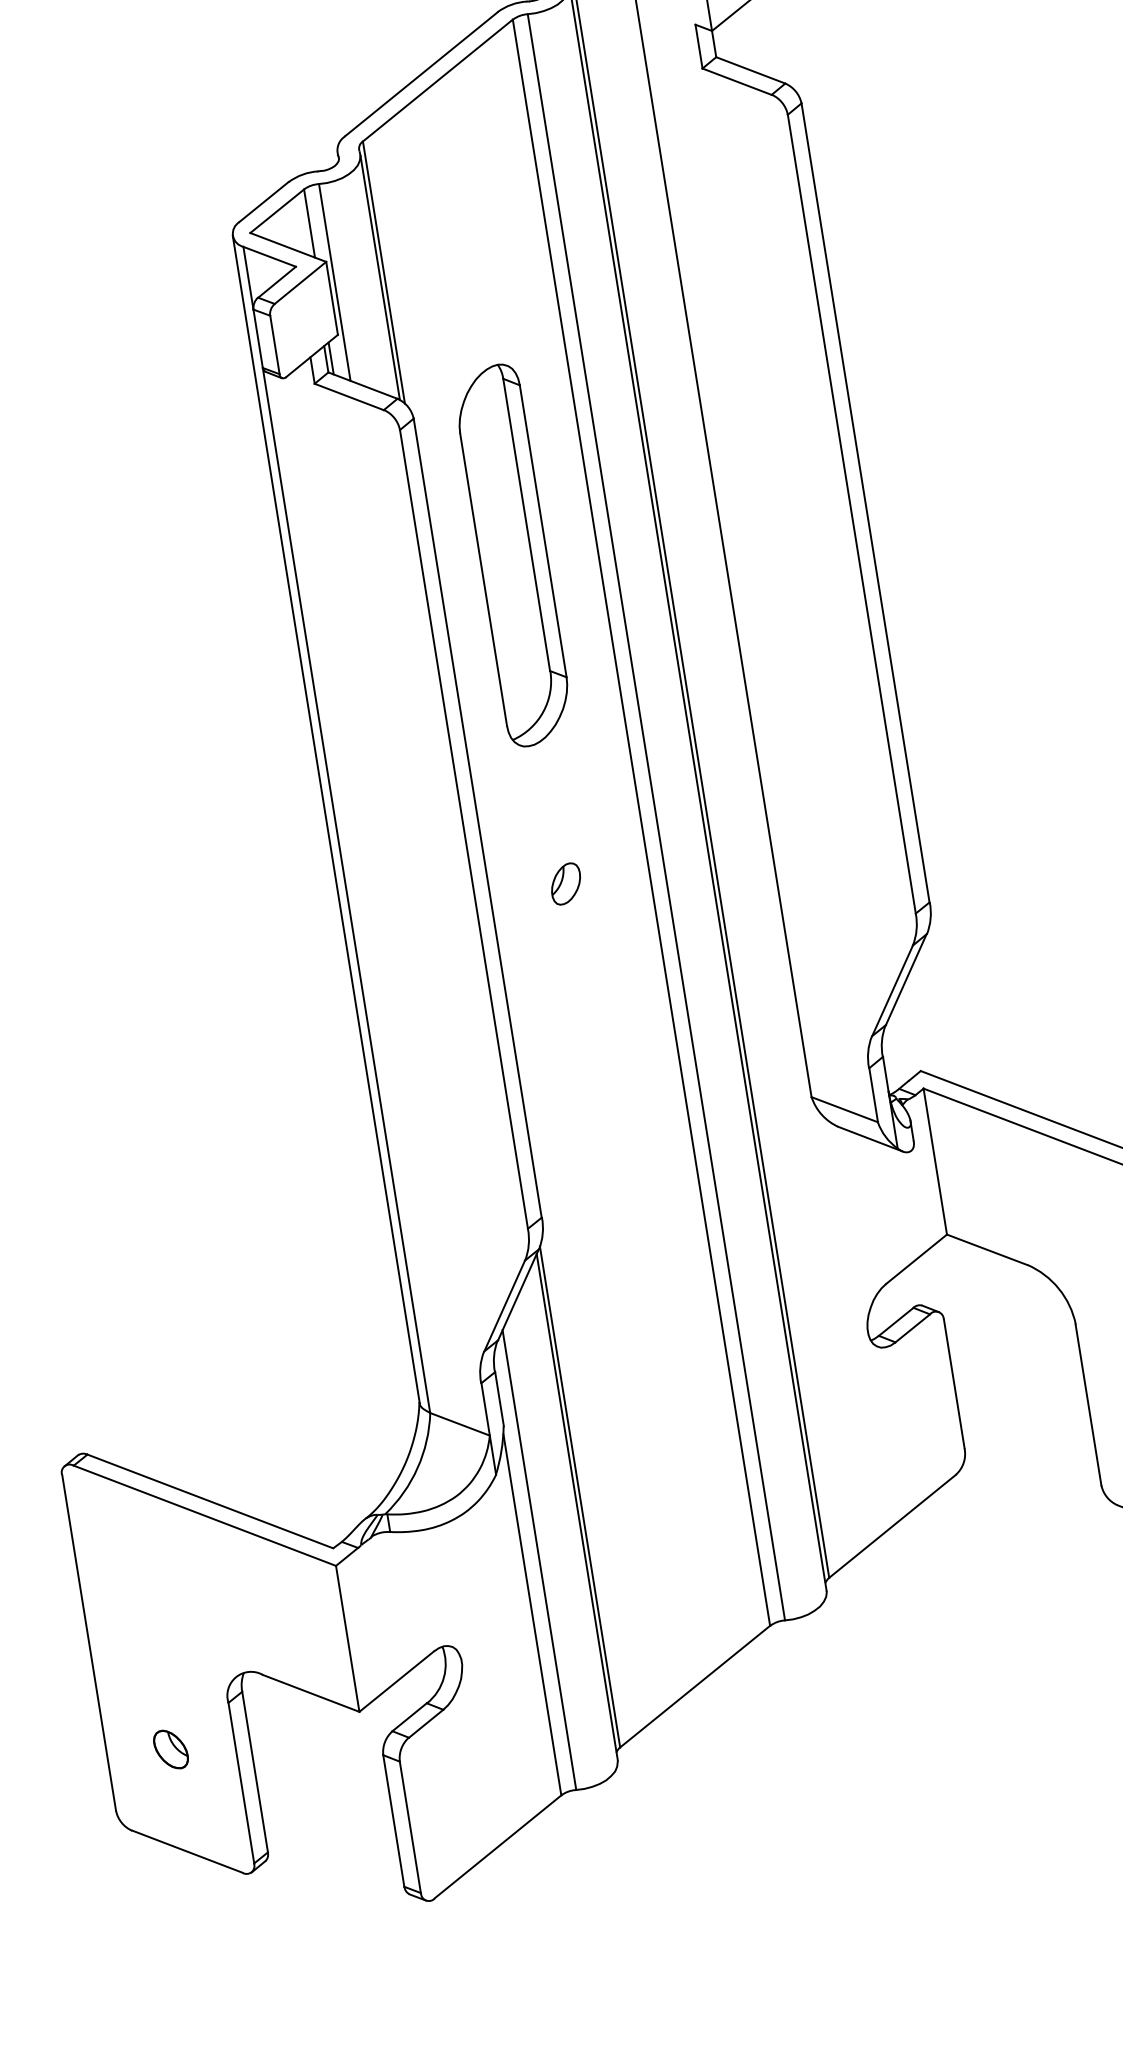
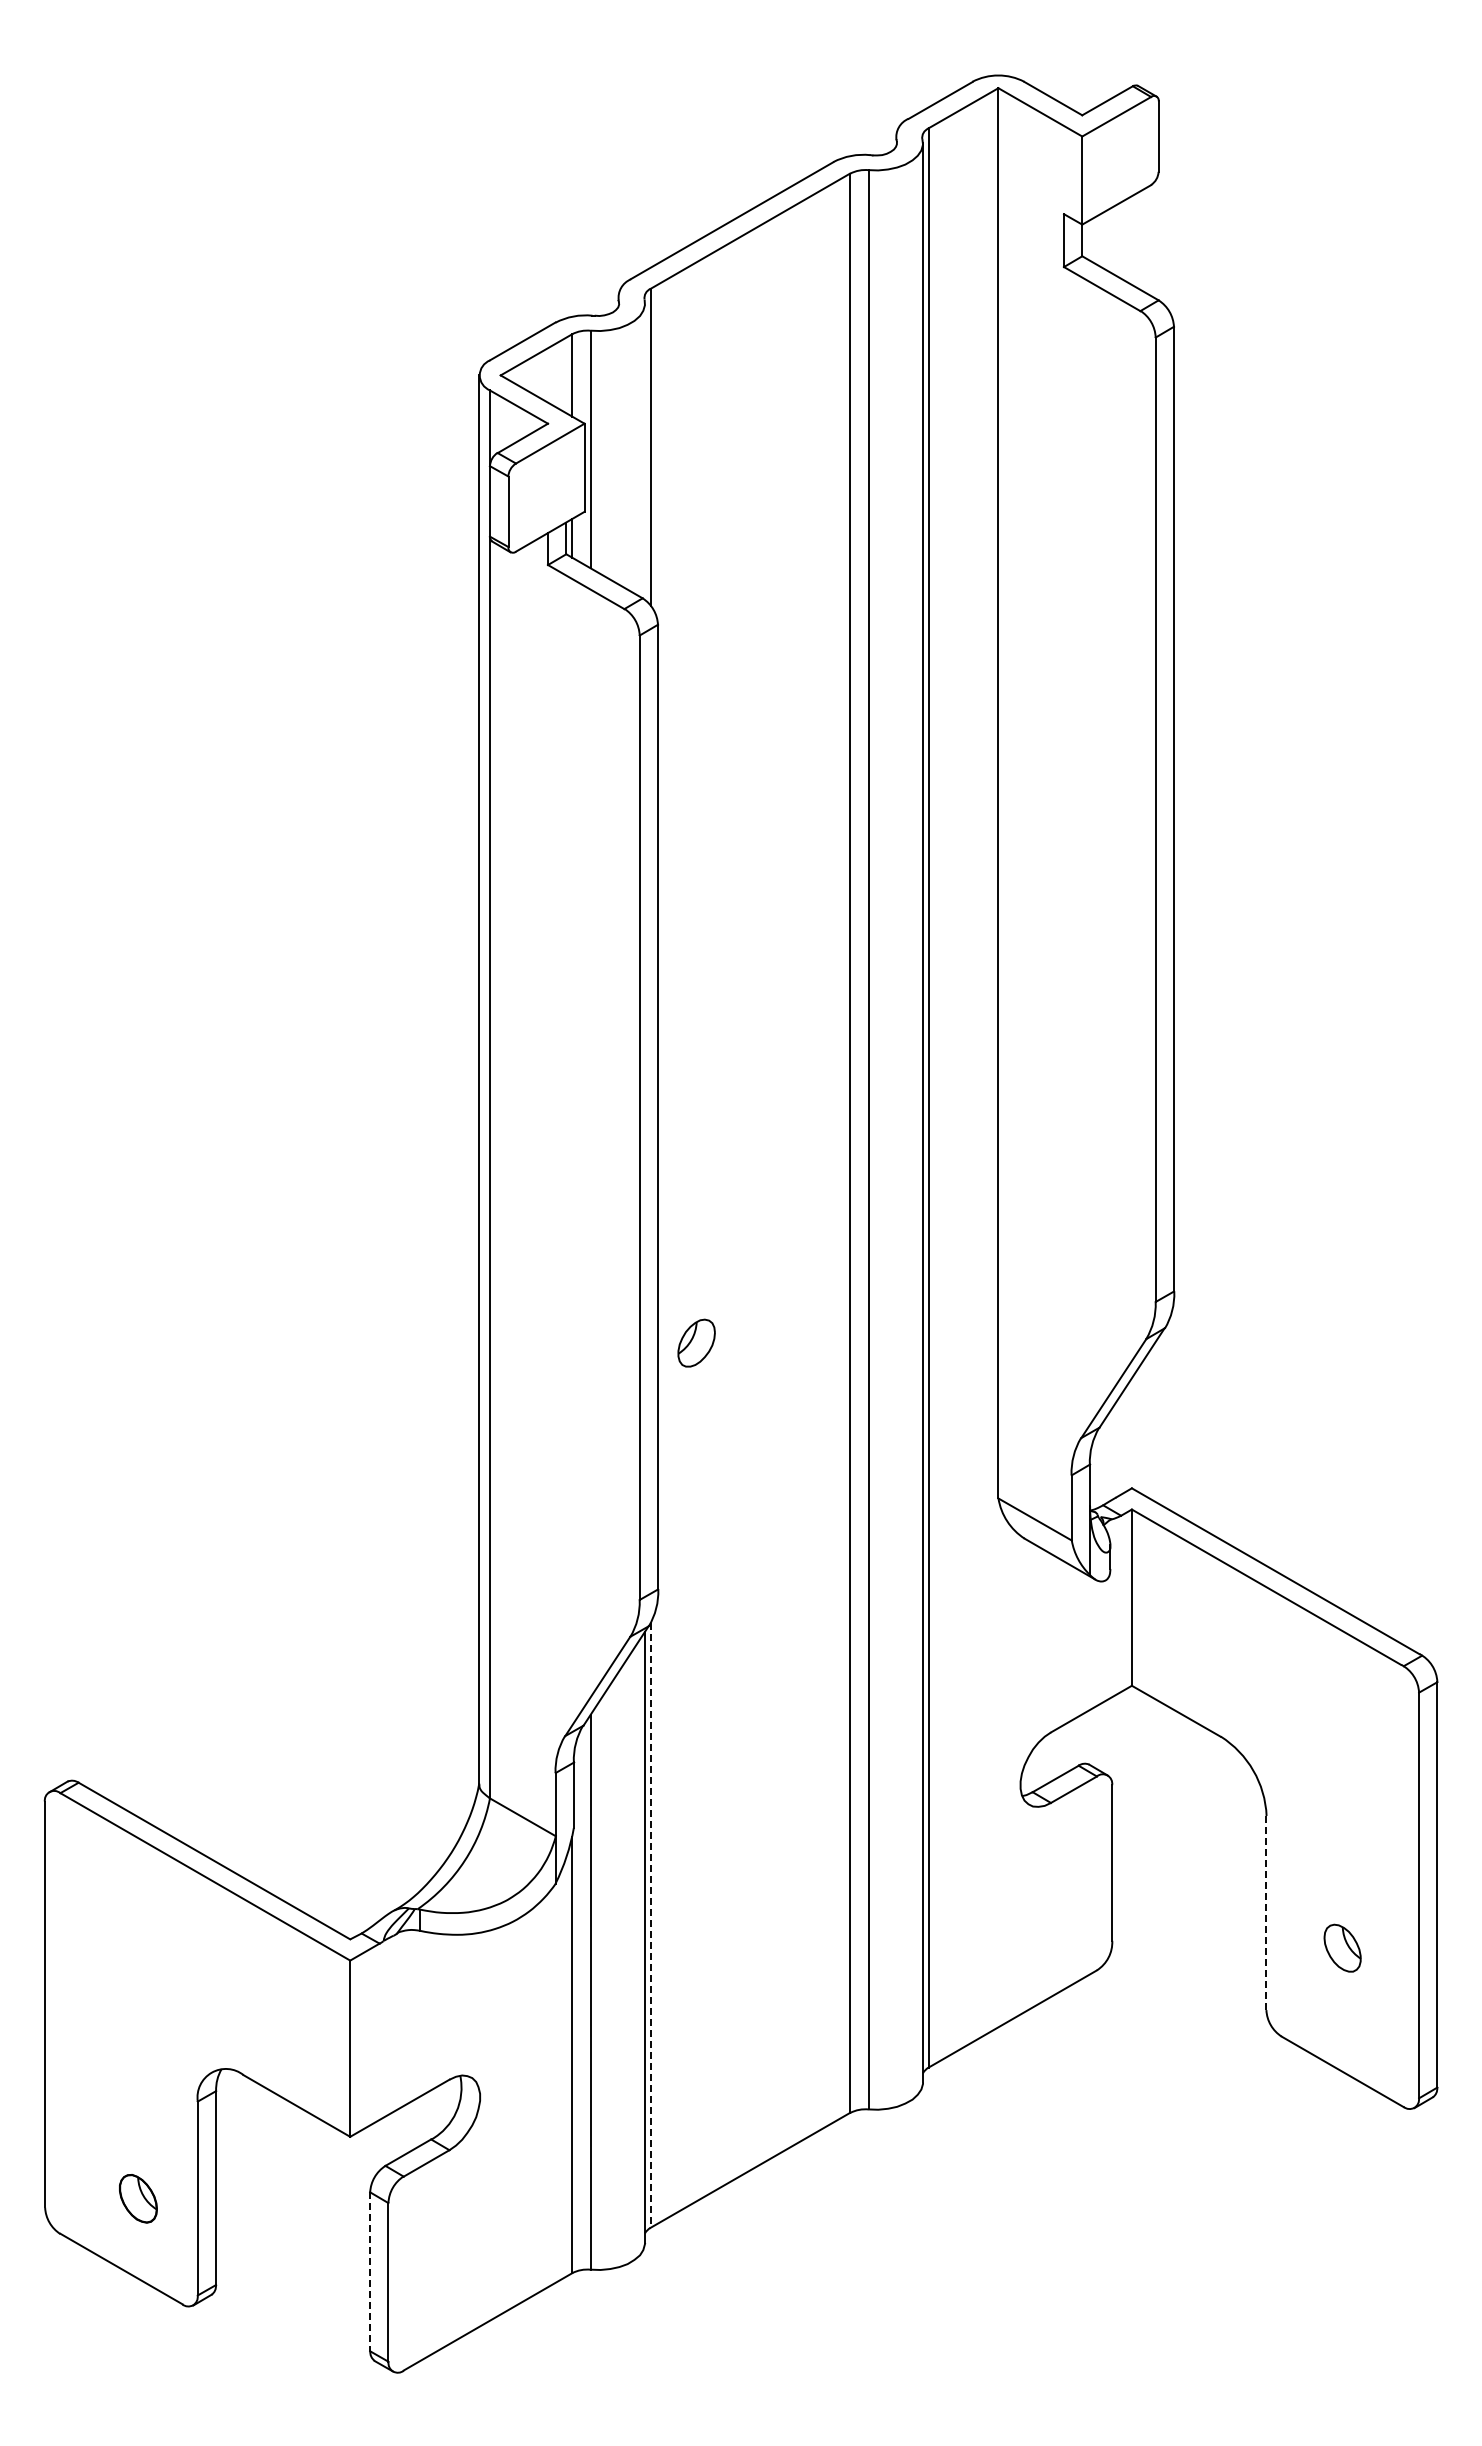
line: (379, 277) -> (644, 452), removed
part: (513, 555) -> (749, 804), removed
part: (565, 883) -> (696, 1342), moved
line: (1088, 1405) -> (1266, 1913), solid -> dashed
line: (580, 1496) -> (650, 1925), solid -> dashed
part: (171, 1749) -> (138, 2198), moved
line: (394, 1821) -> (370, 2272), solid -> dashed

